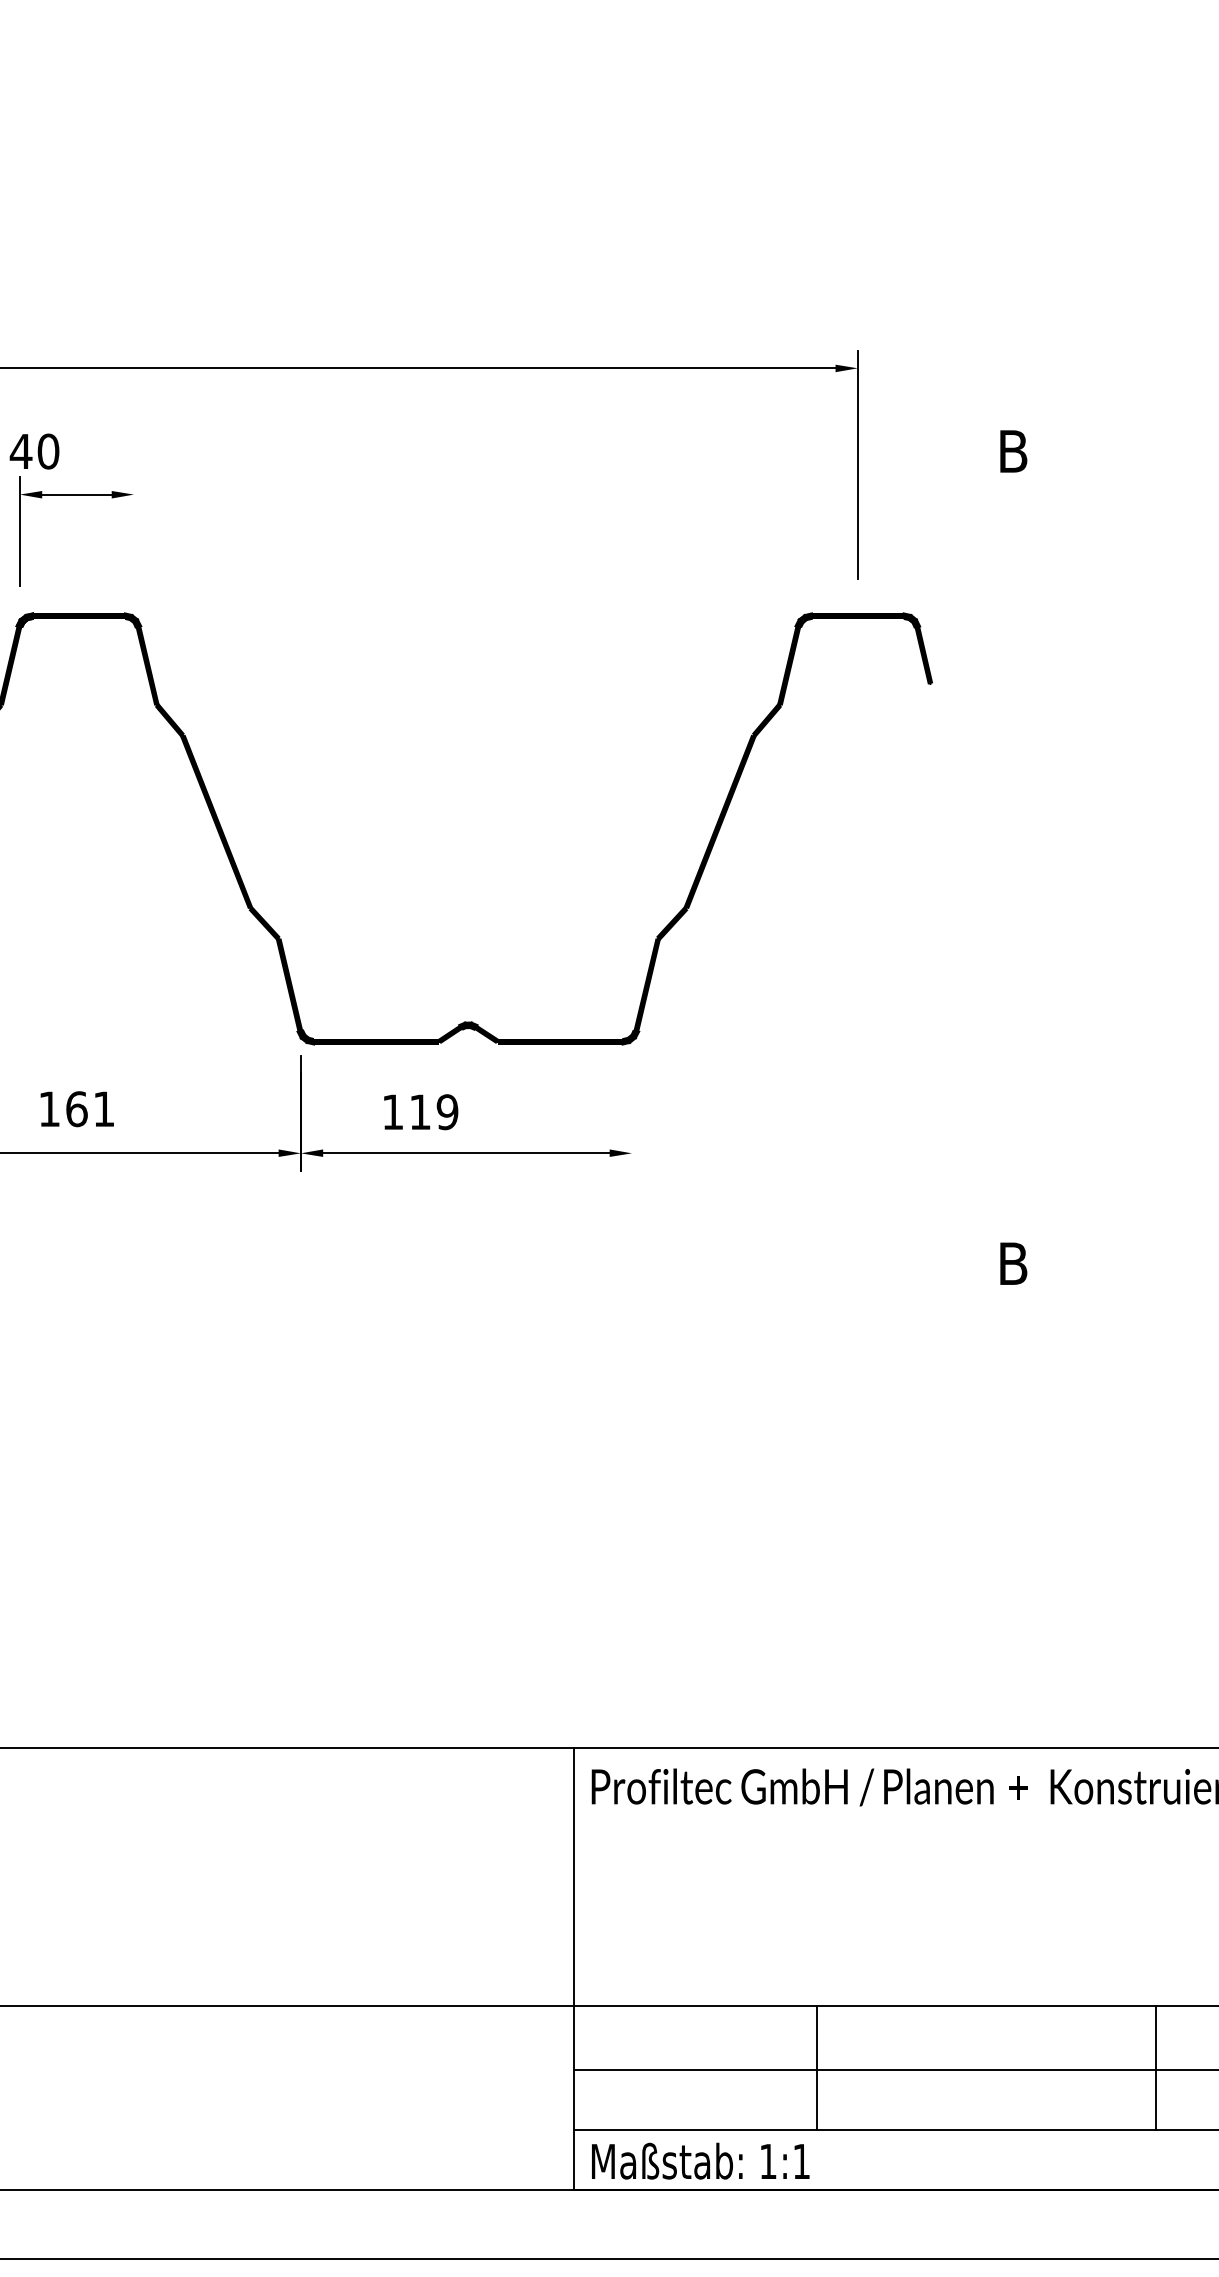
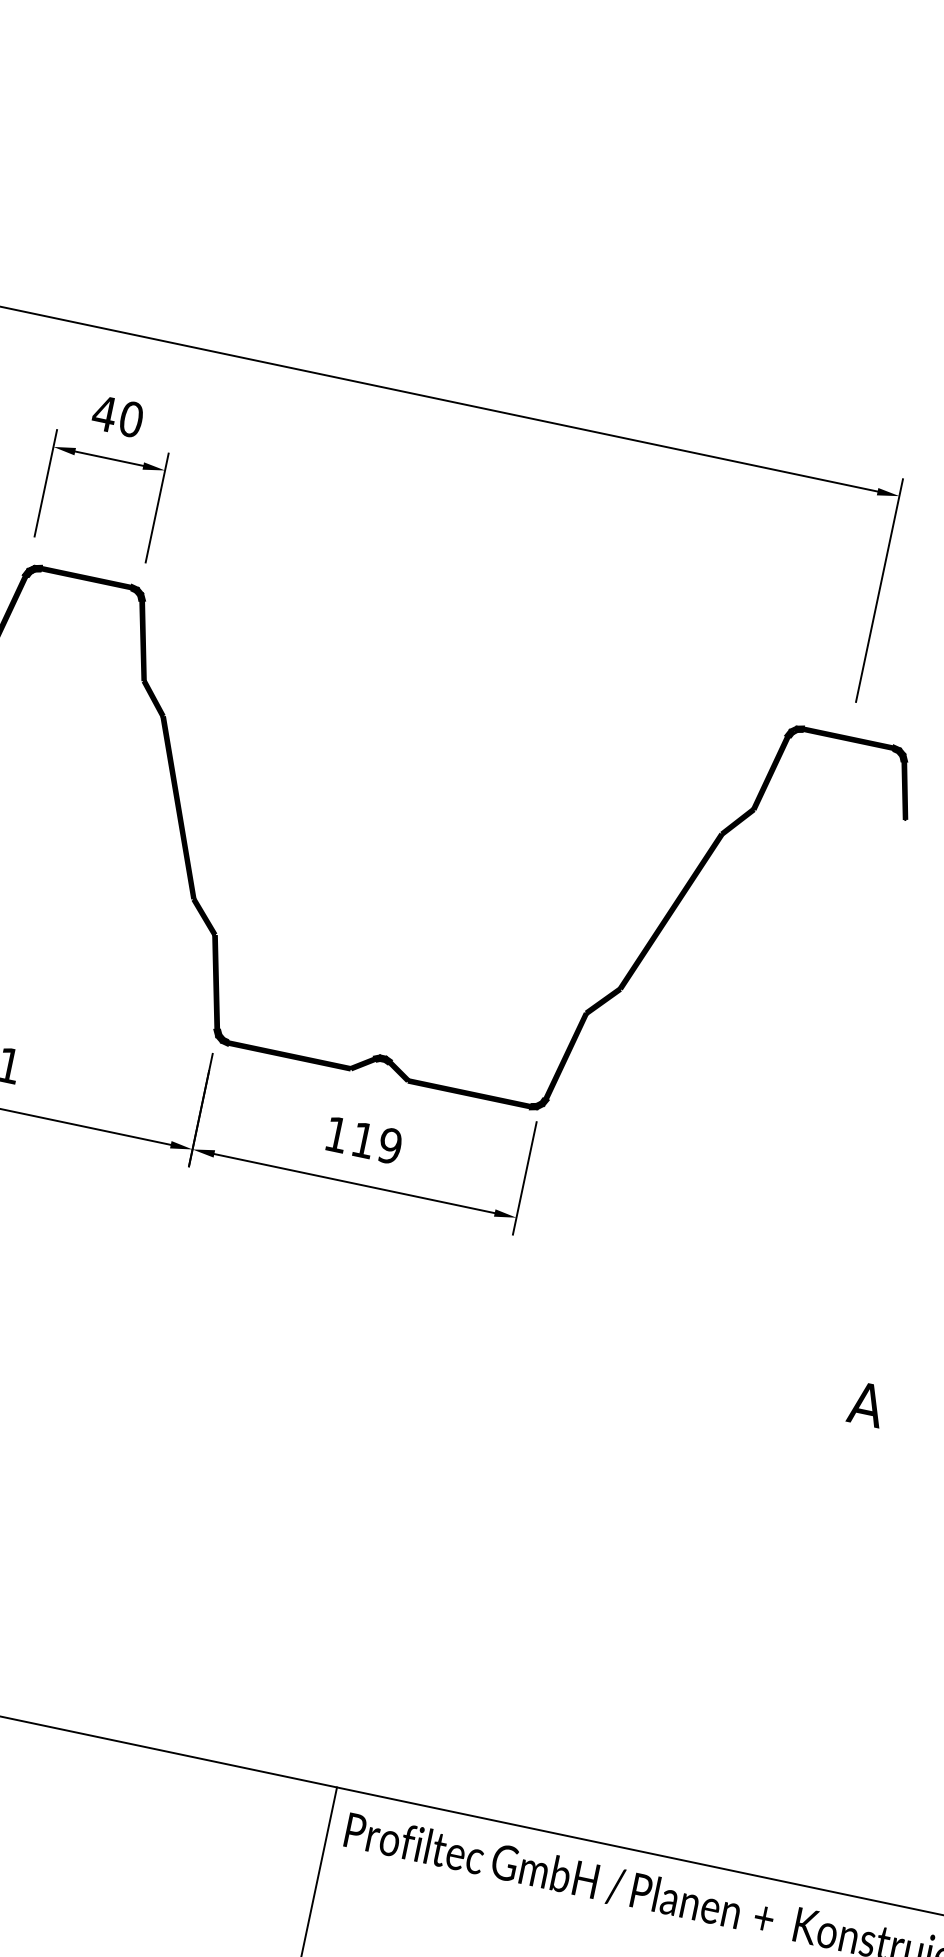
text: (34, 451) -> (117, 416), moved
line: (133, 532) -> (156, 507), added
text: (421, 1112) -> (364, 1140), moved
line: (631, 1112) -> (524, 1177), added
text: (1012, 1263) -> (866, 1403), B -> A

